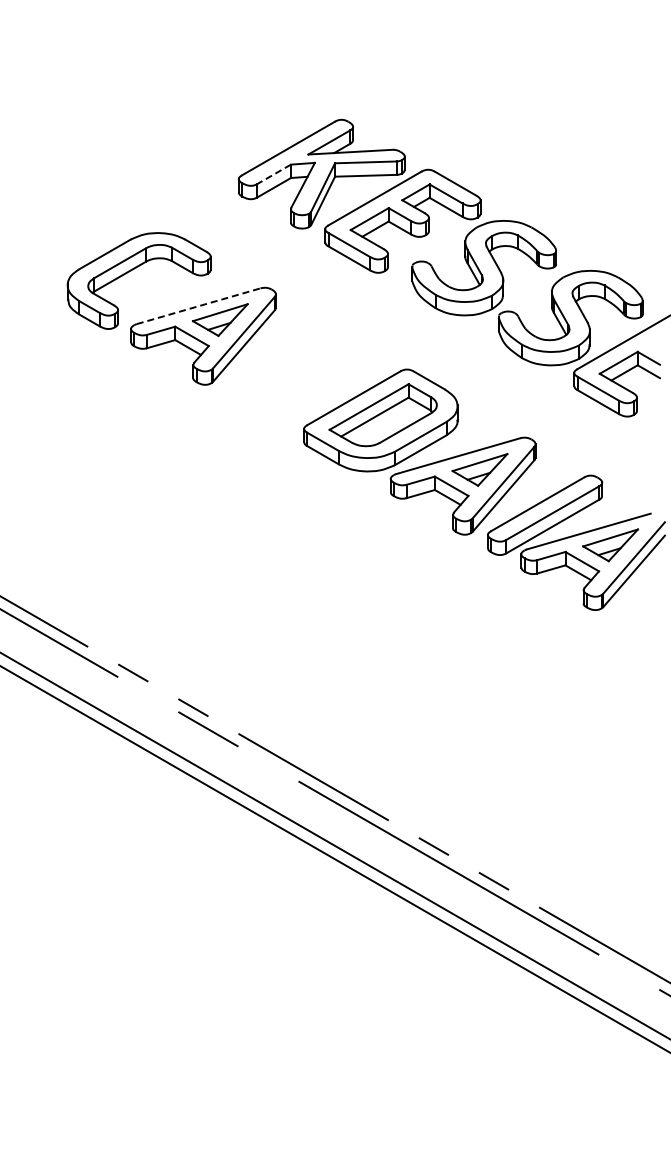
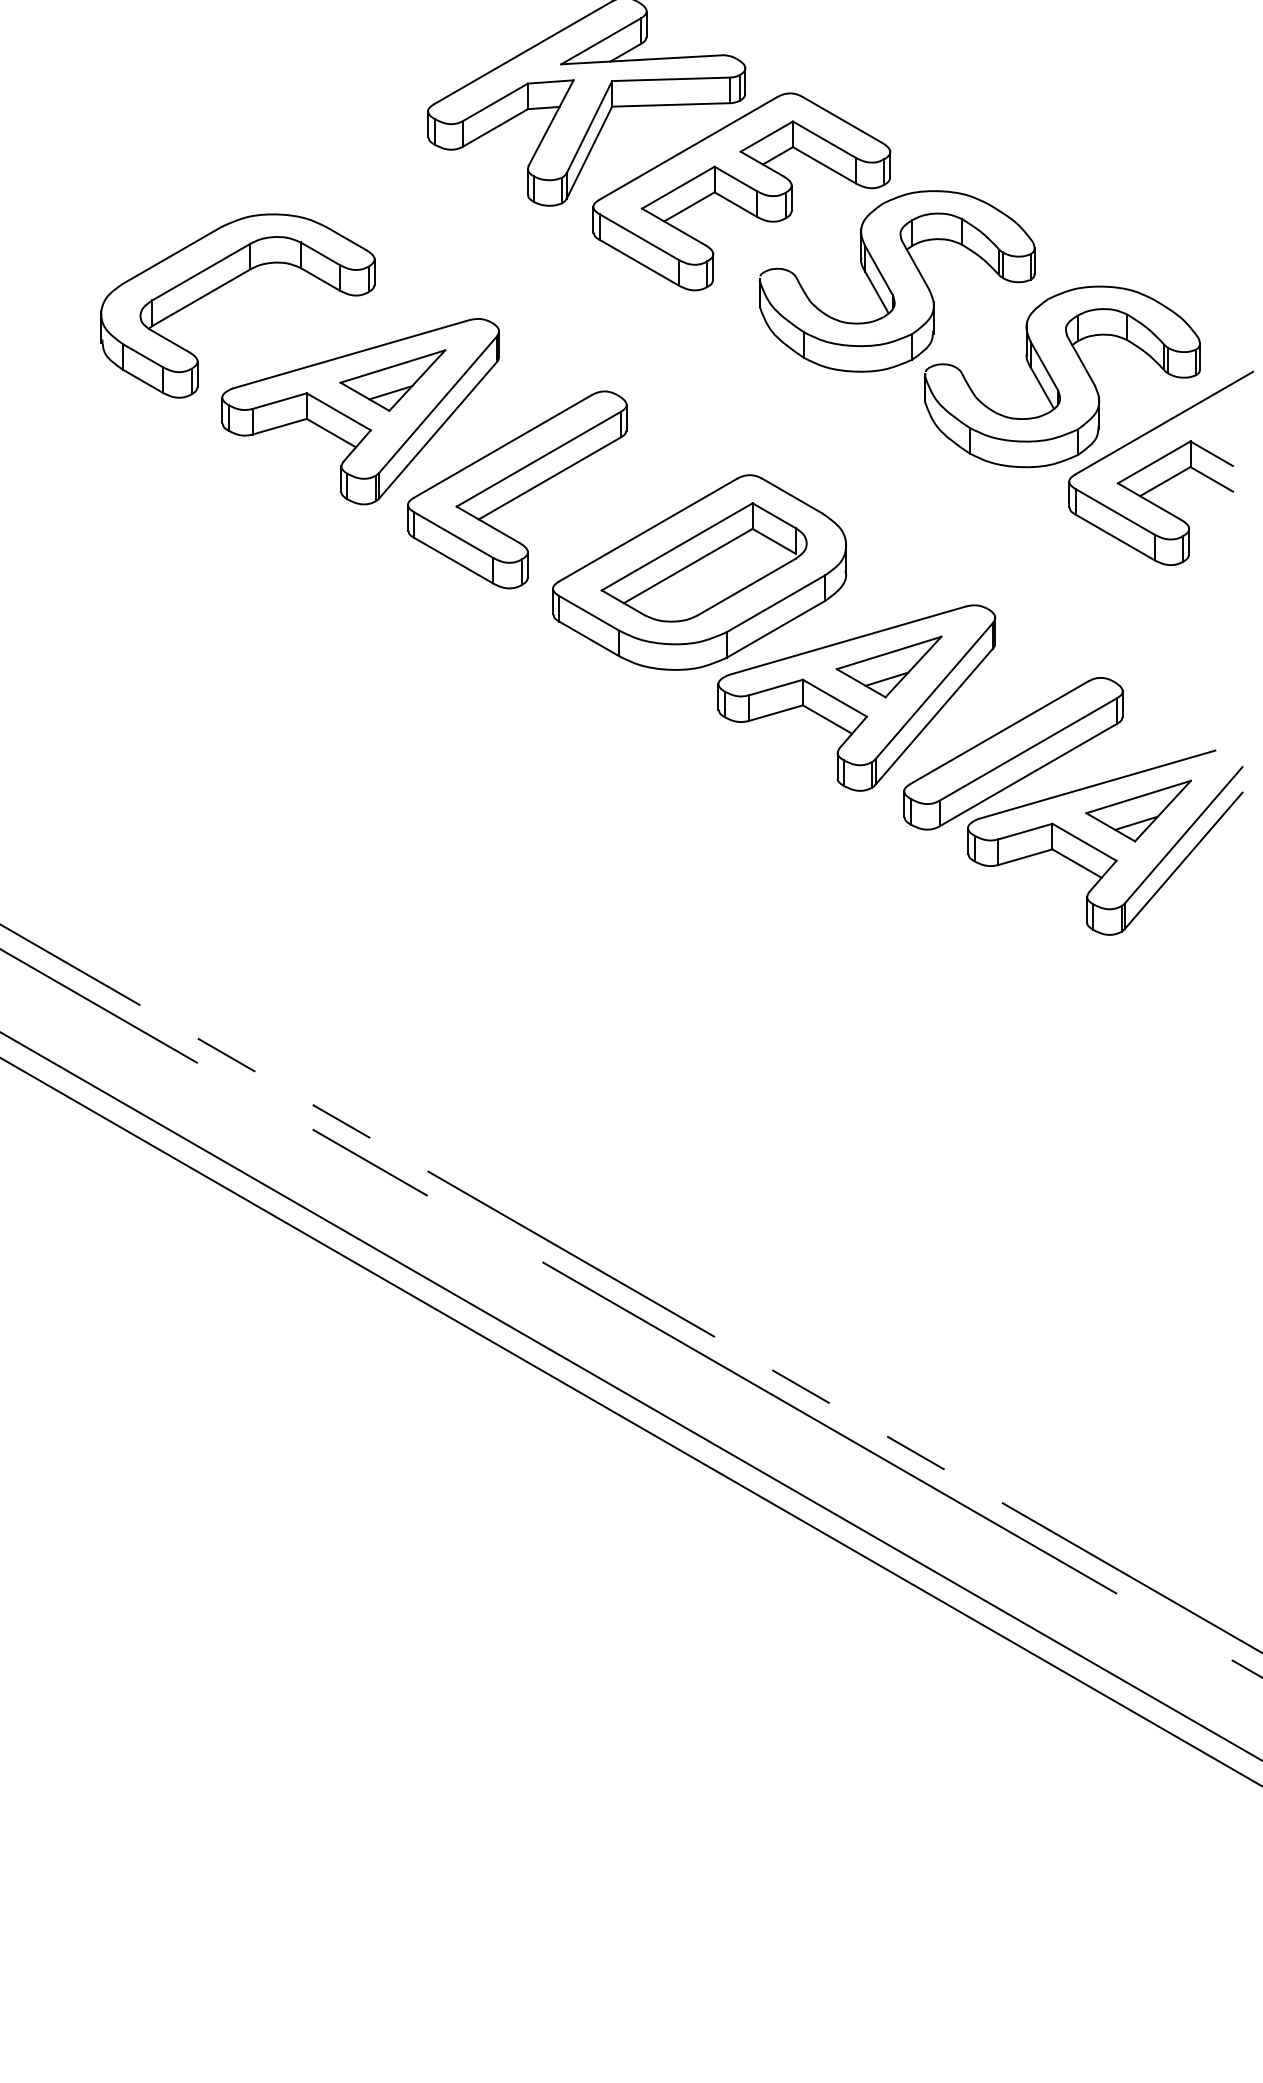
line: (274, 174) -> (496, 102), dashed -> solid
line: (199, 306) -> (353, 354), dashed -> solid
part: (285, 376) -> (517, 488), added

